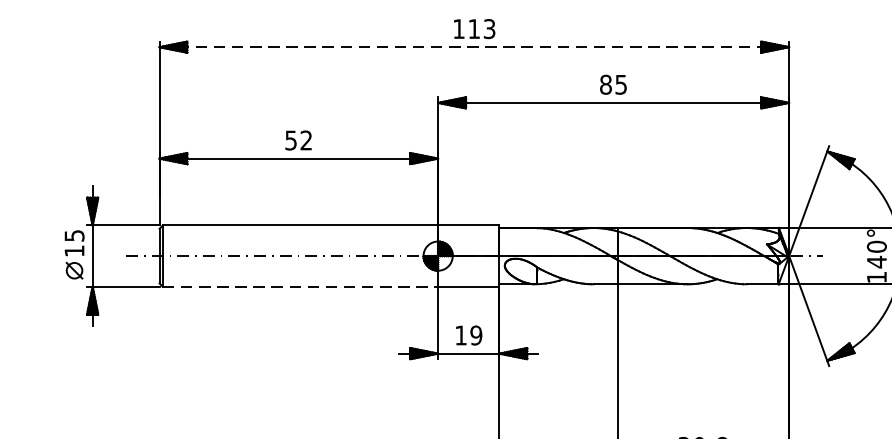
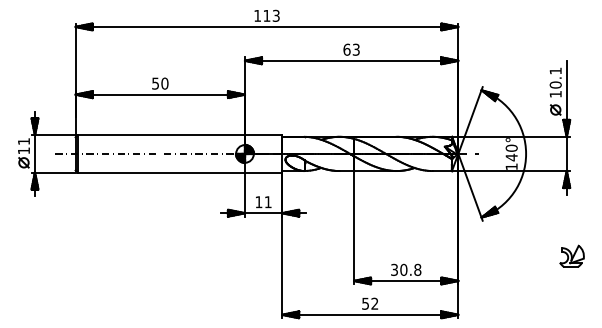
line: (475, 46) -> (267, 26), dashed -> solid
text: (613, 84) -> (351, 49), 85 -> 63
text: (305, 140) -> (164, 83), 52 -> 50
text: (75, 235) -> (24, 141), 15 -> 11
line: (300, 286) -> (161, 172), dashed -> solid
text: (475, 336) -> (267, 202), 19 -> 11

